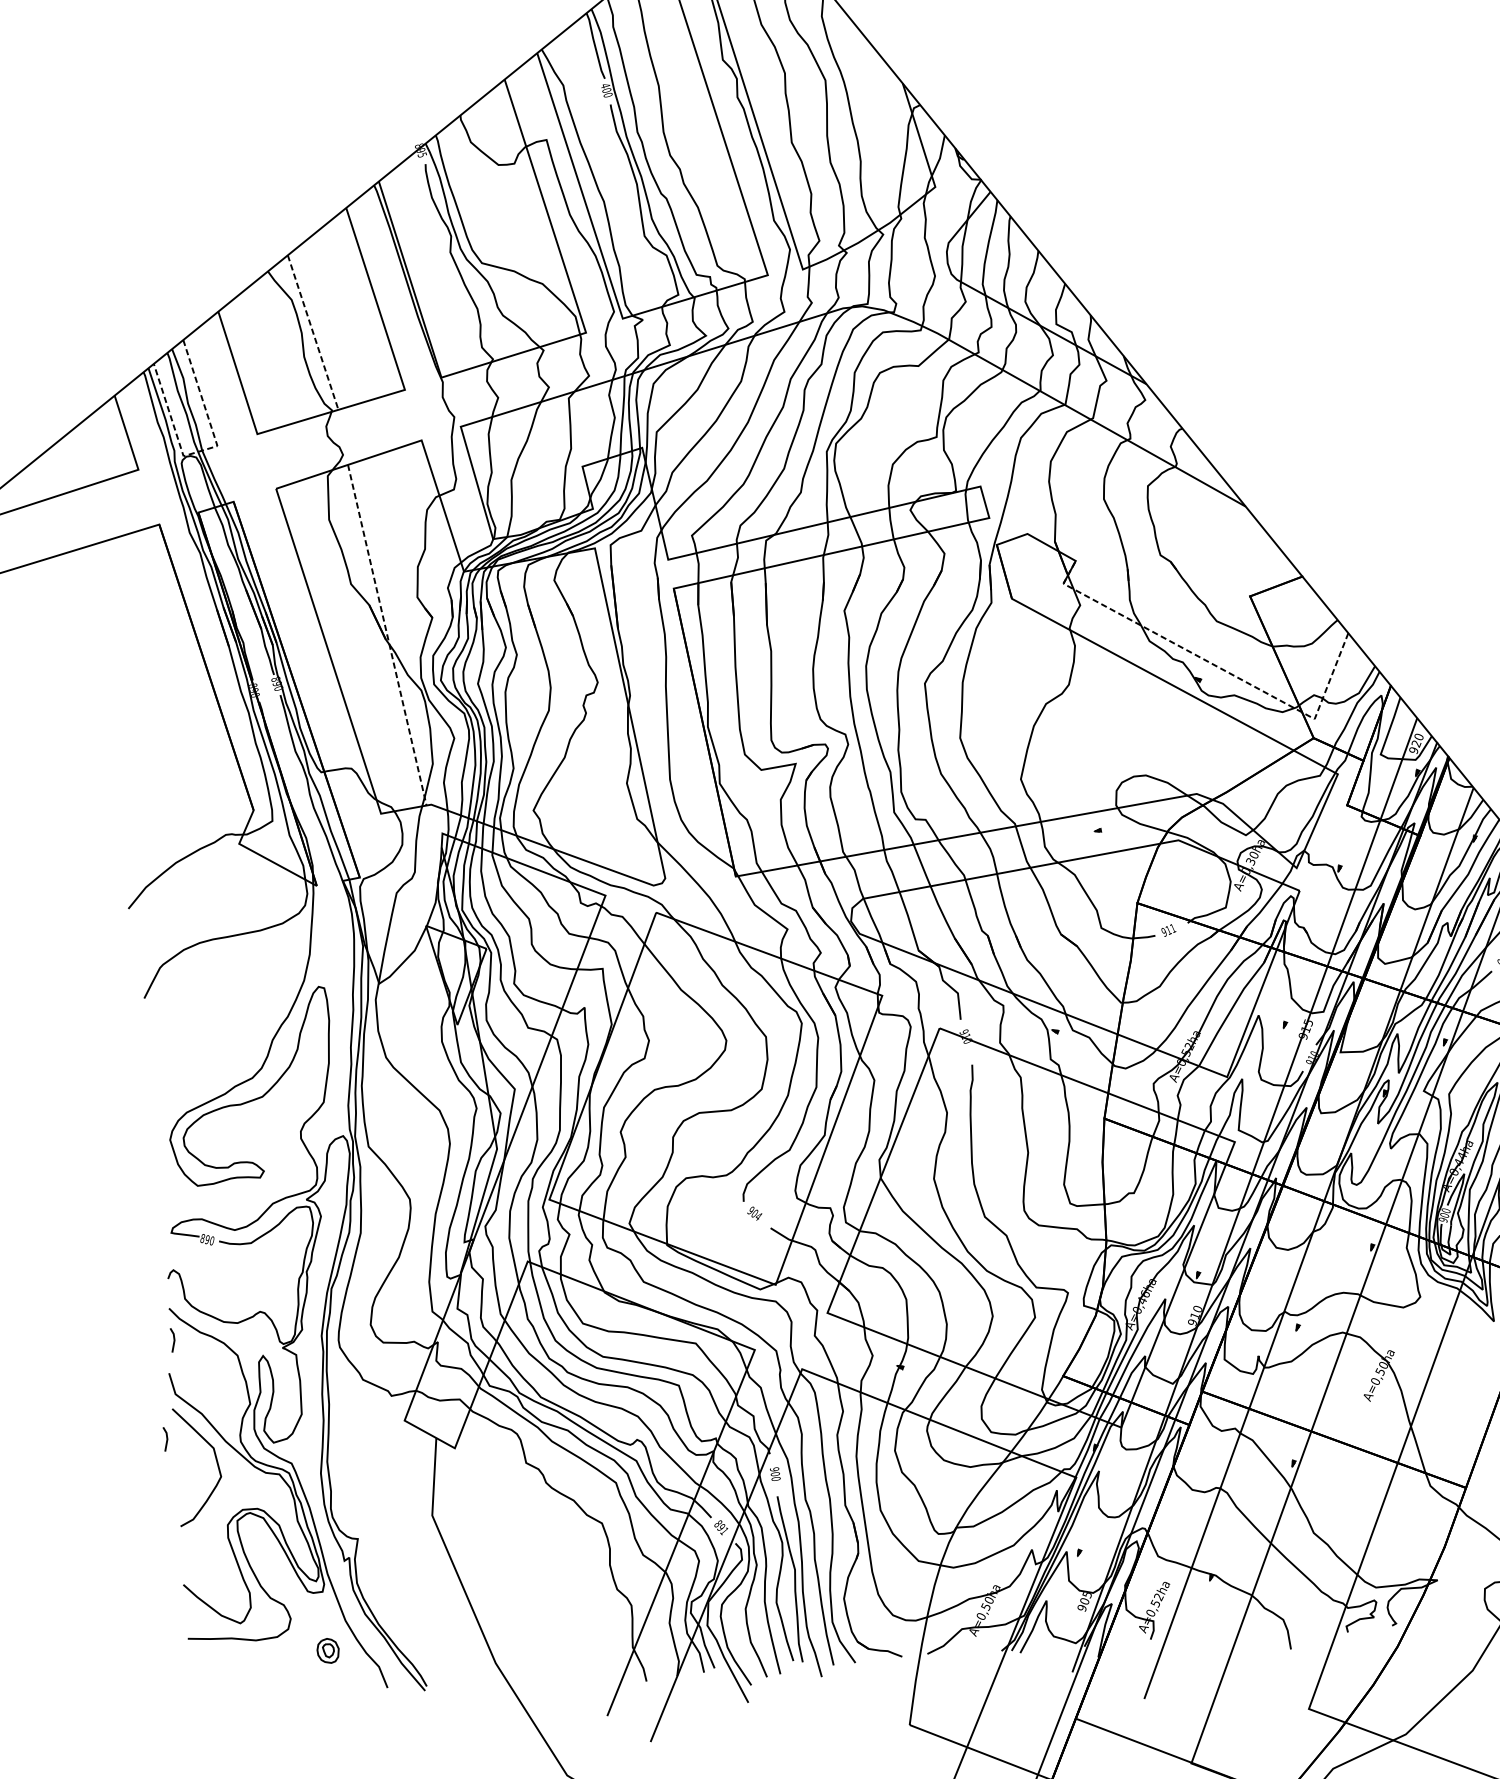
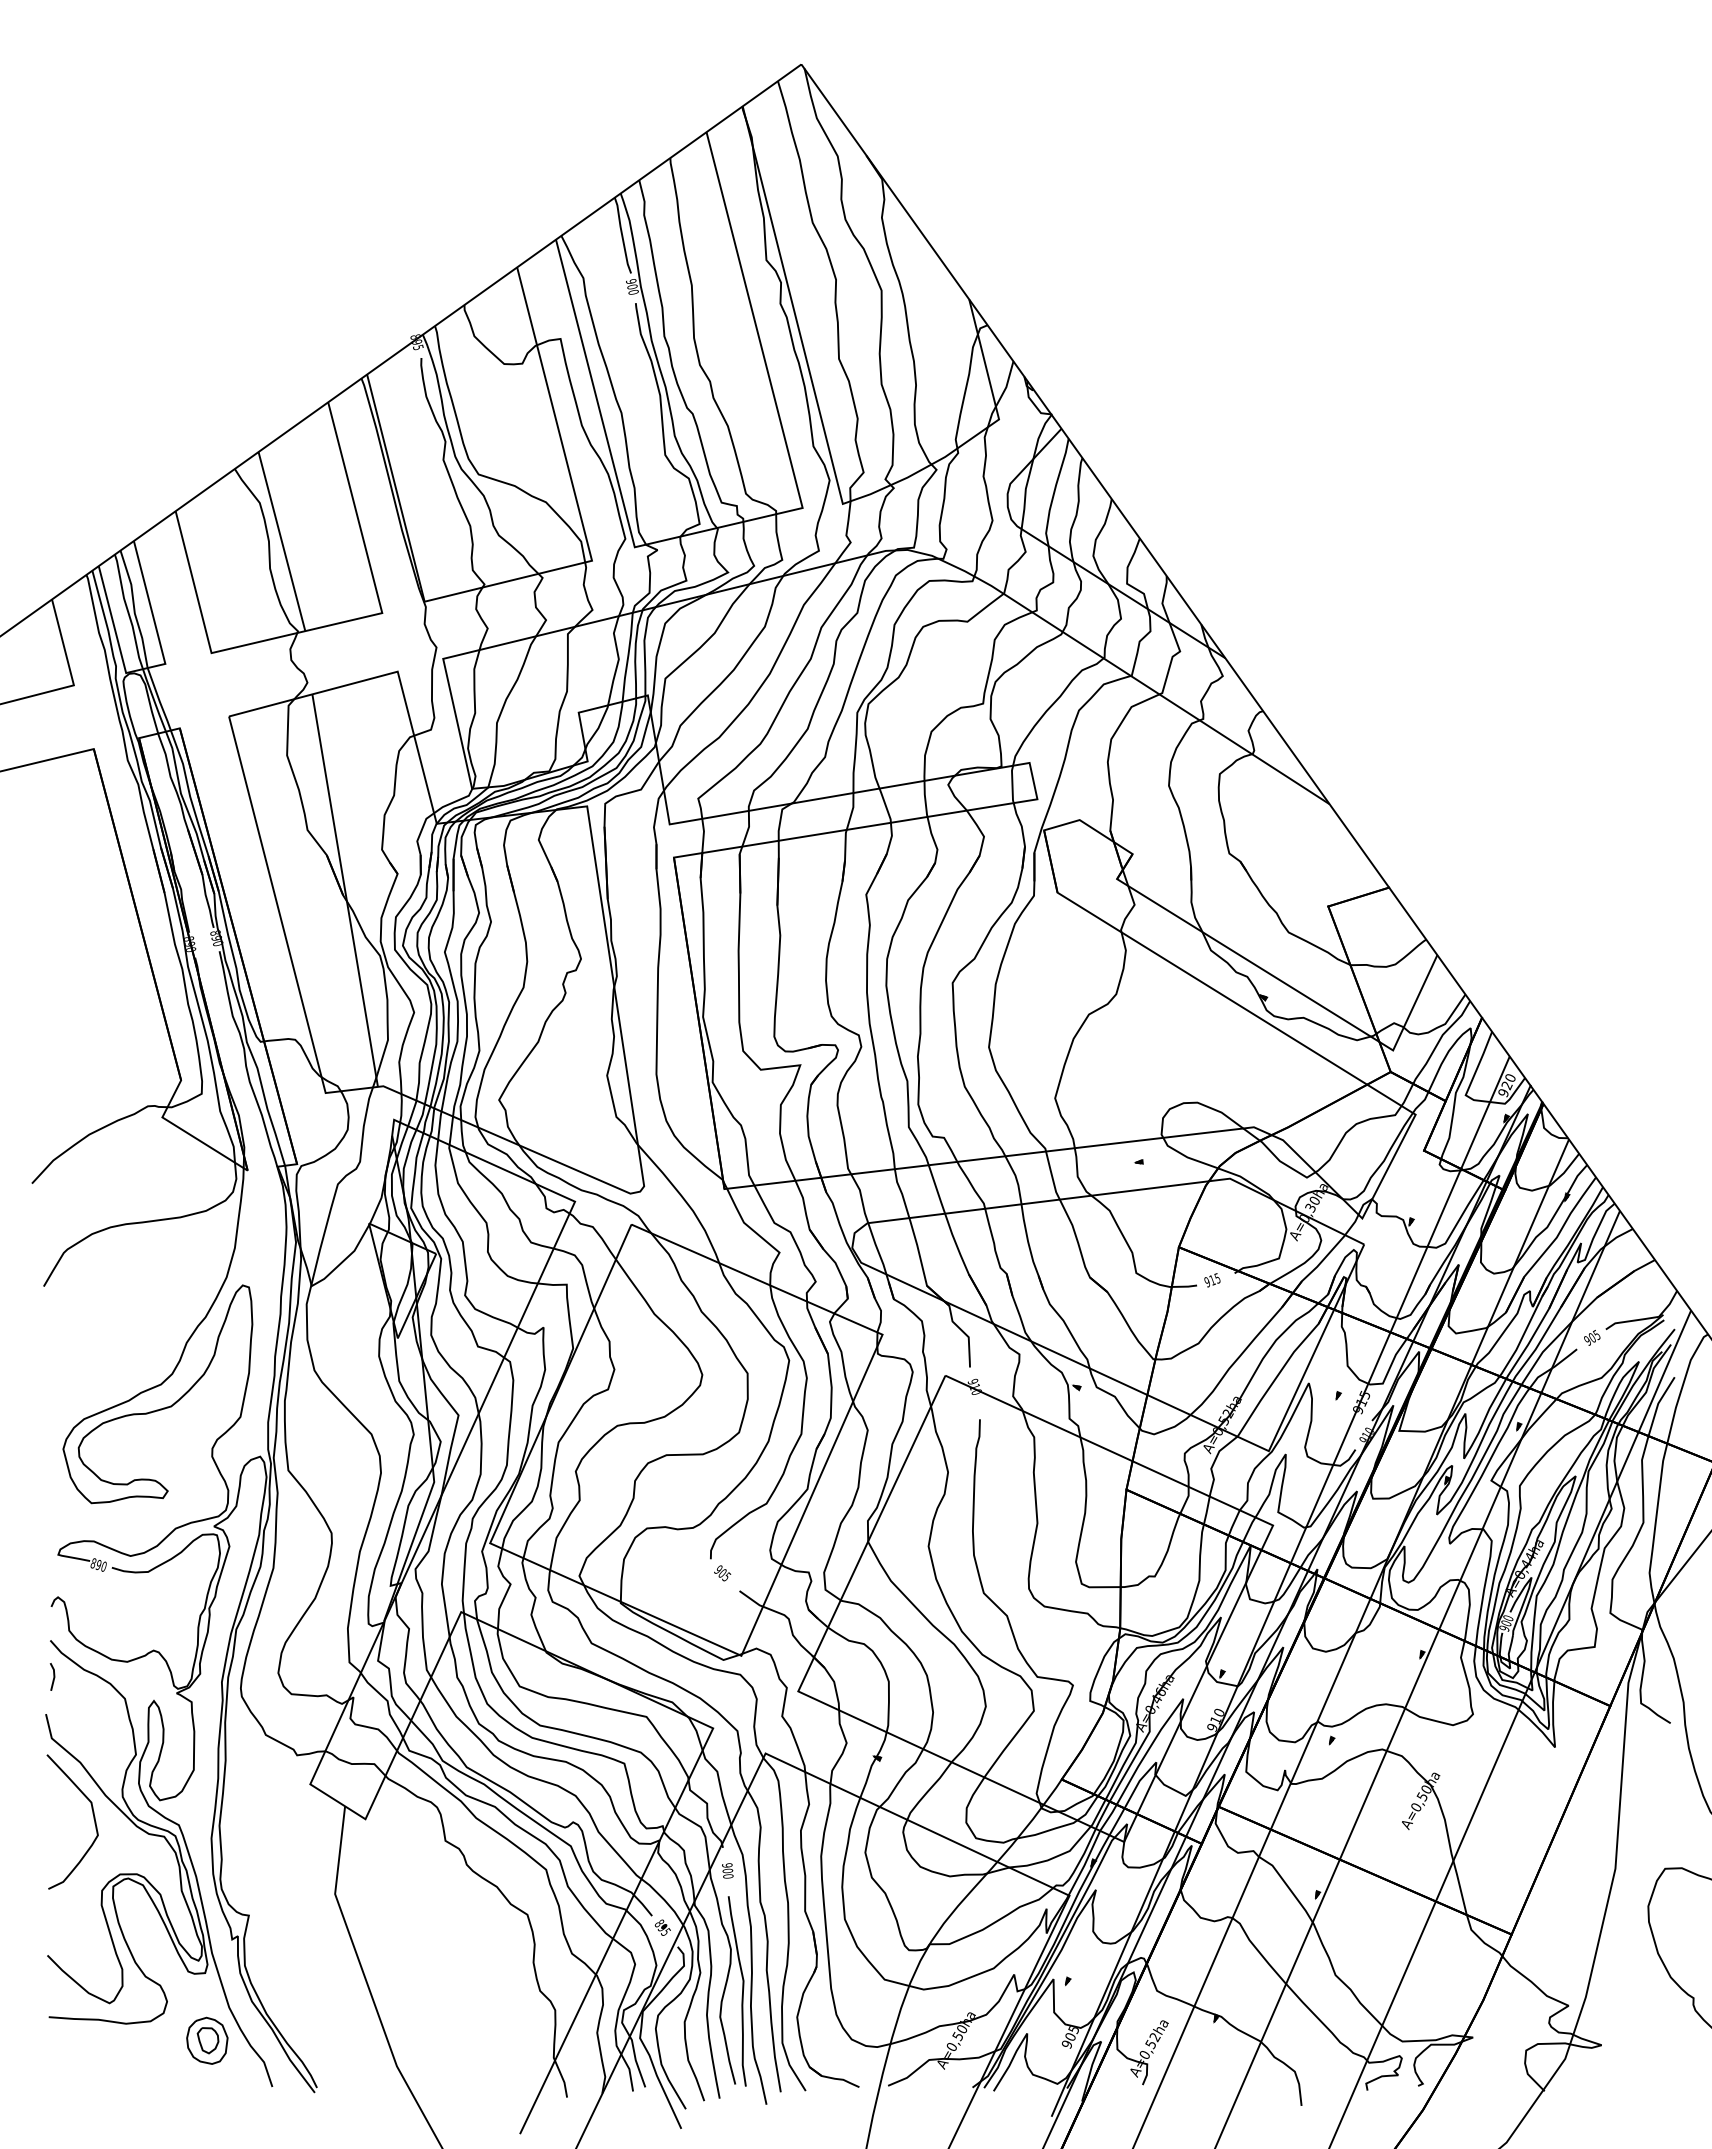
text: (605, 85) -> (631, 281), 400 -> 900
line: (312, 332) -> (281, 541), dashed -> solid
line: (206, 449) -> (152, 666), dashed -> solid
line: (387, 635) -> (345, 890), dashed -> solid
line: (1217, 667) -> (1286, 984), dashed -> solid
text: (1172, 928) -> (1217, 1278), 911 -> 915
text: (758, 1216) -> (726, 1576), 904 -> 905
line: (166, 1438) -> (38, 1788), removed
text: (723, 1529) -> (665, 1930), 891 -> 895
part: (328, 1650) -> (207, 2040), size x1.67

